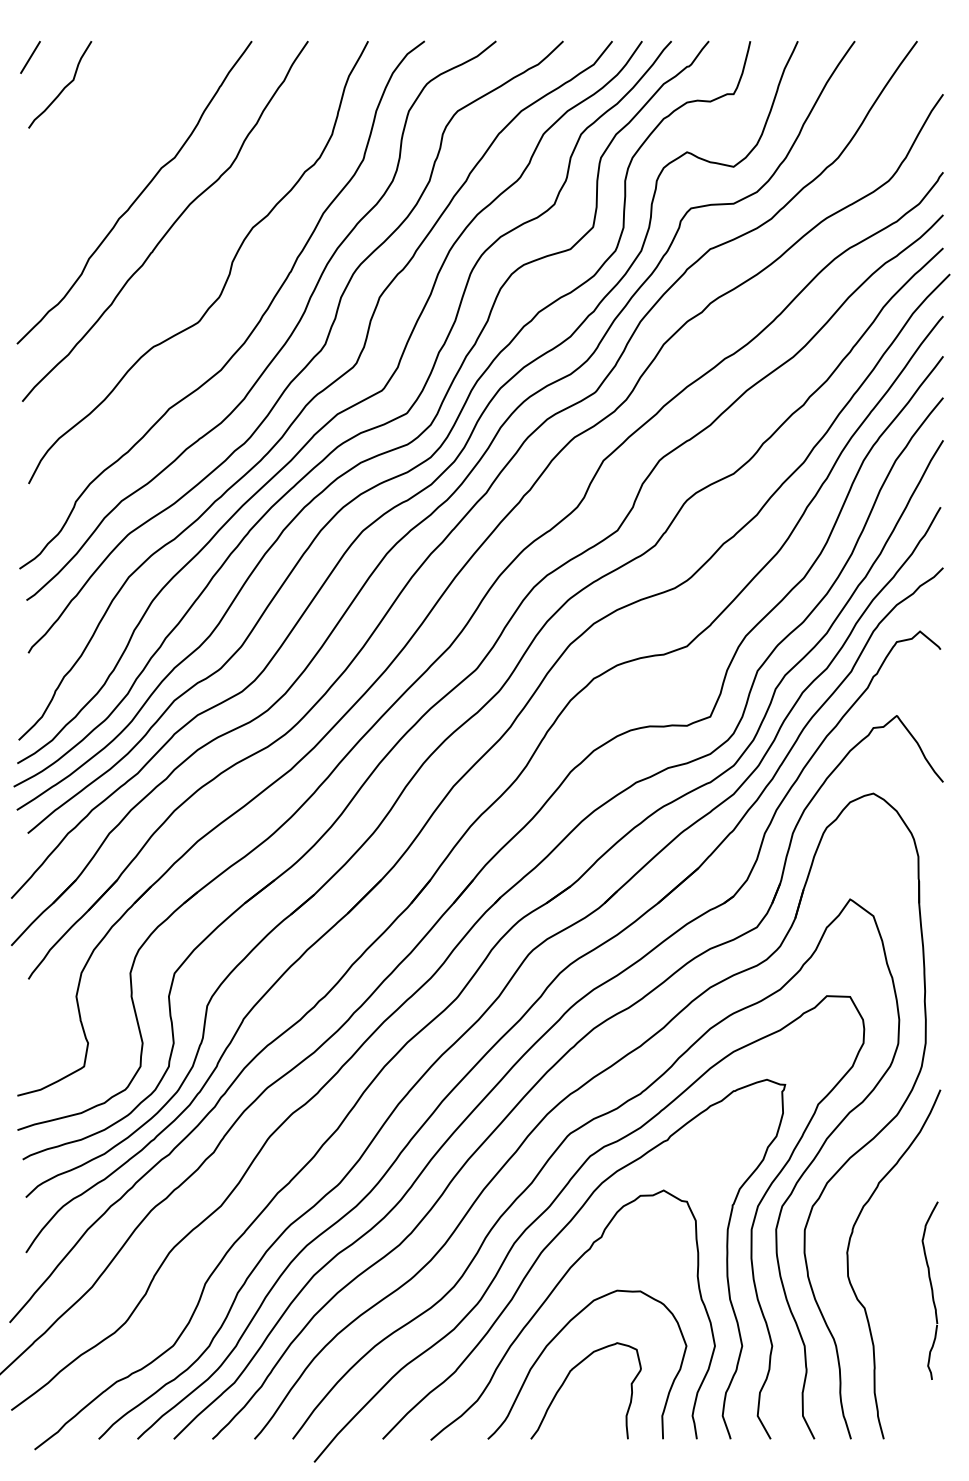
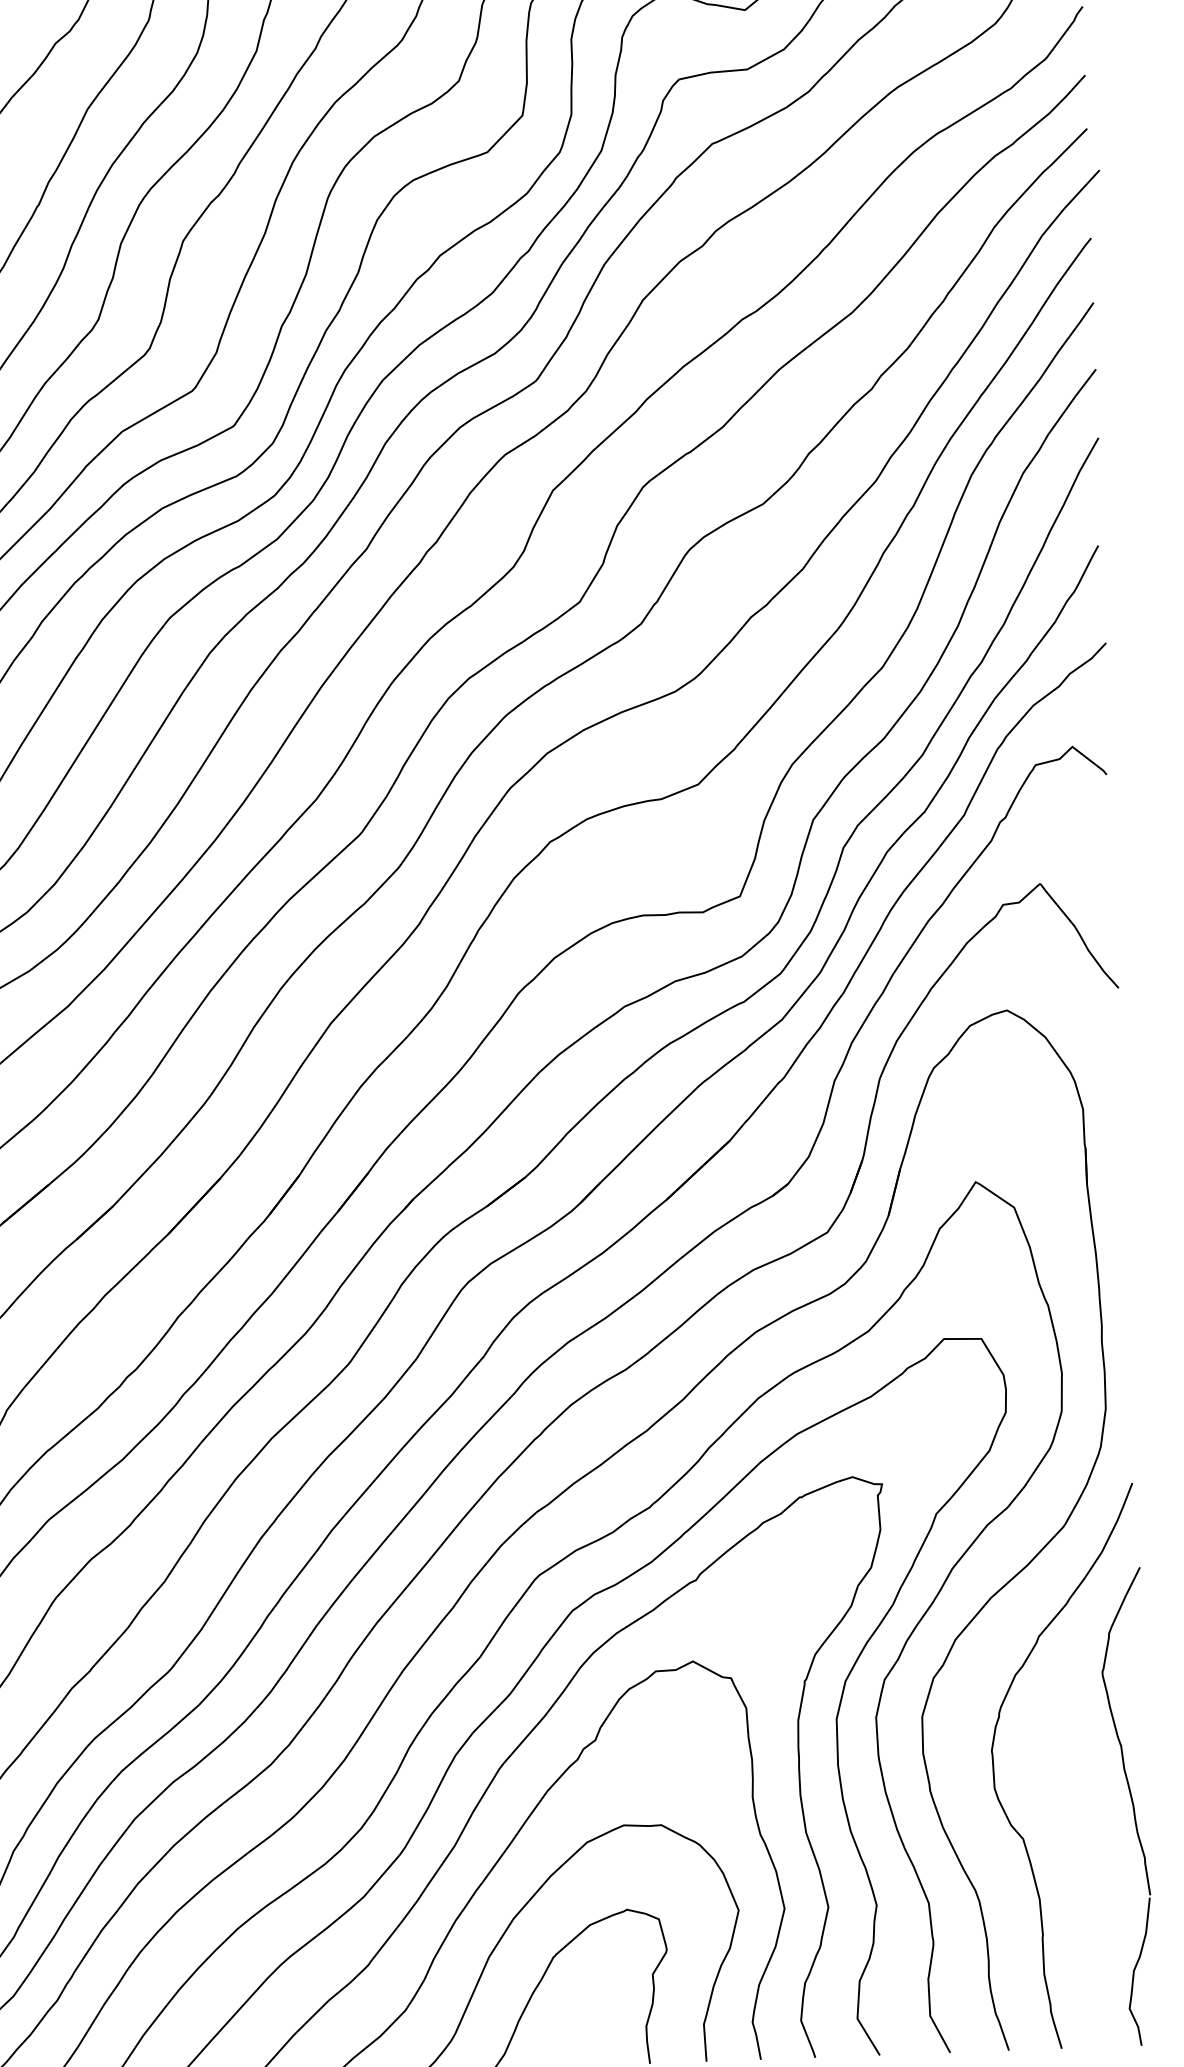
part: (929, 1290) -> (1126, 1806), size x1.67

